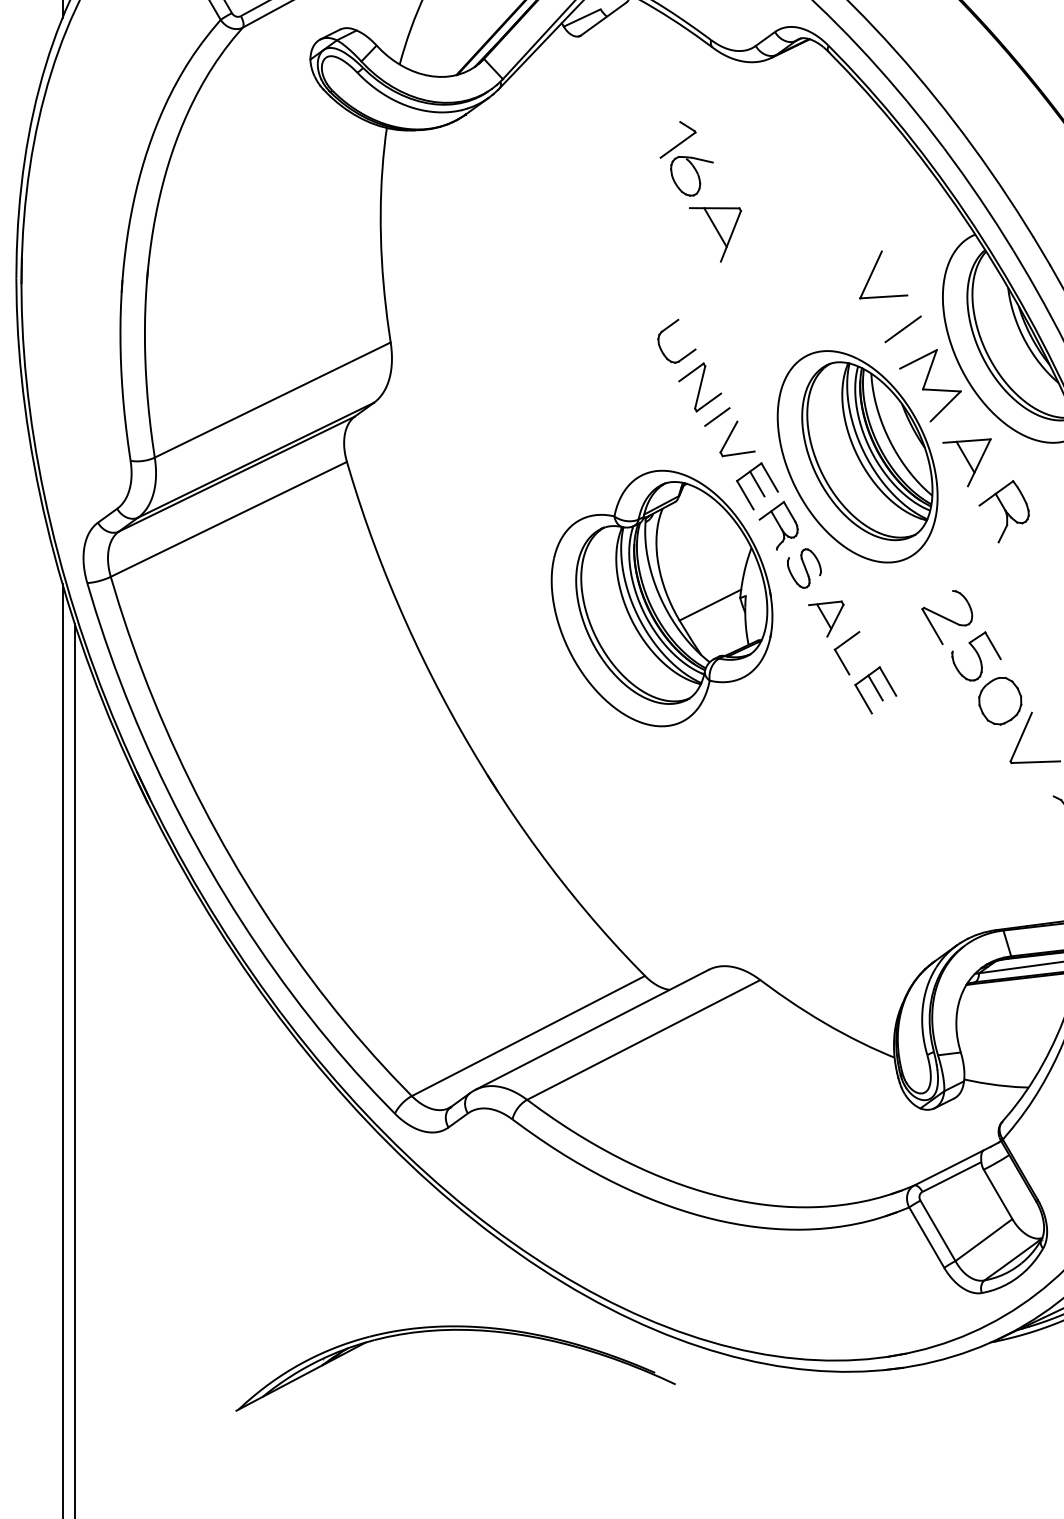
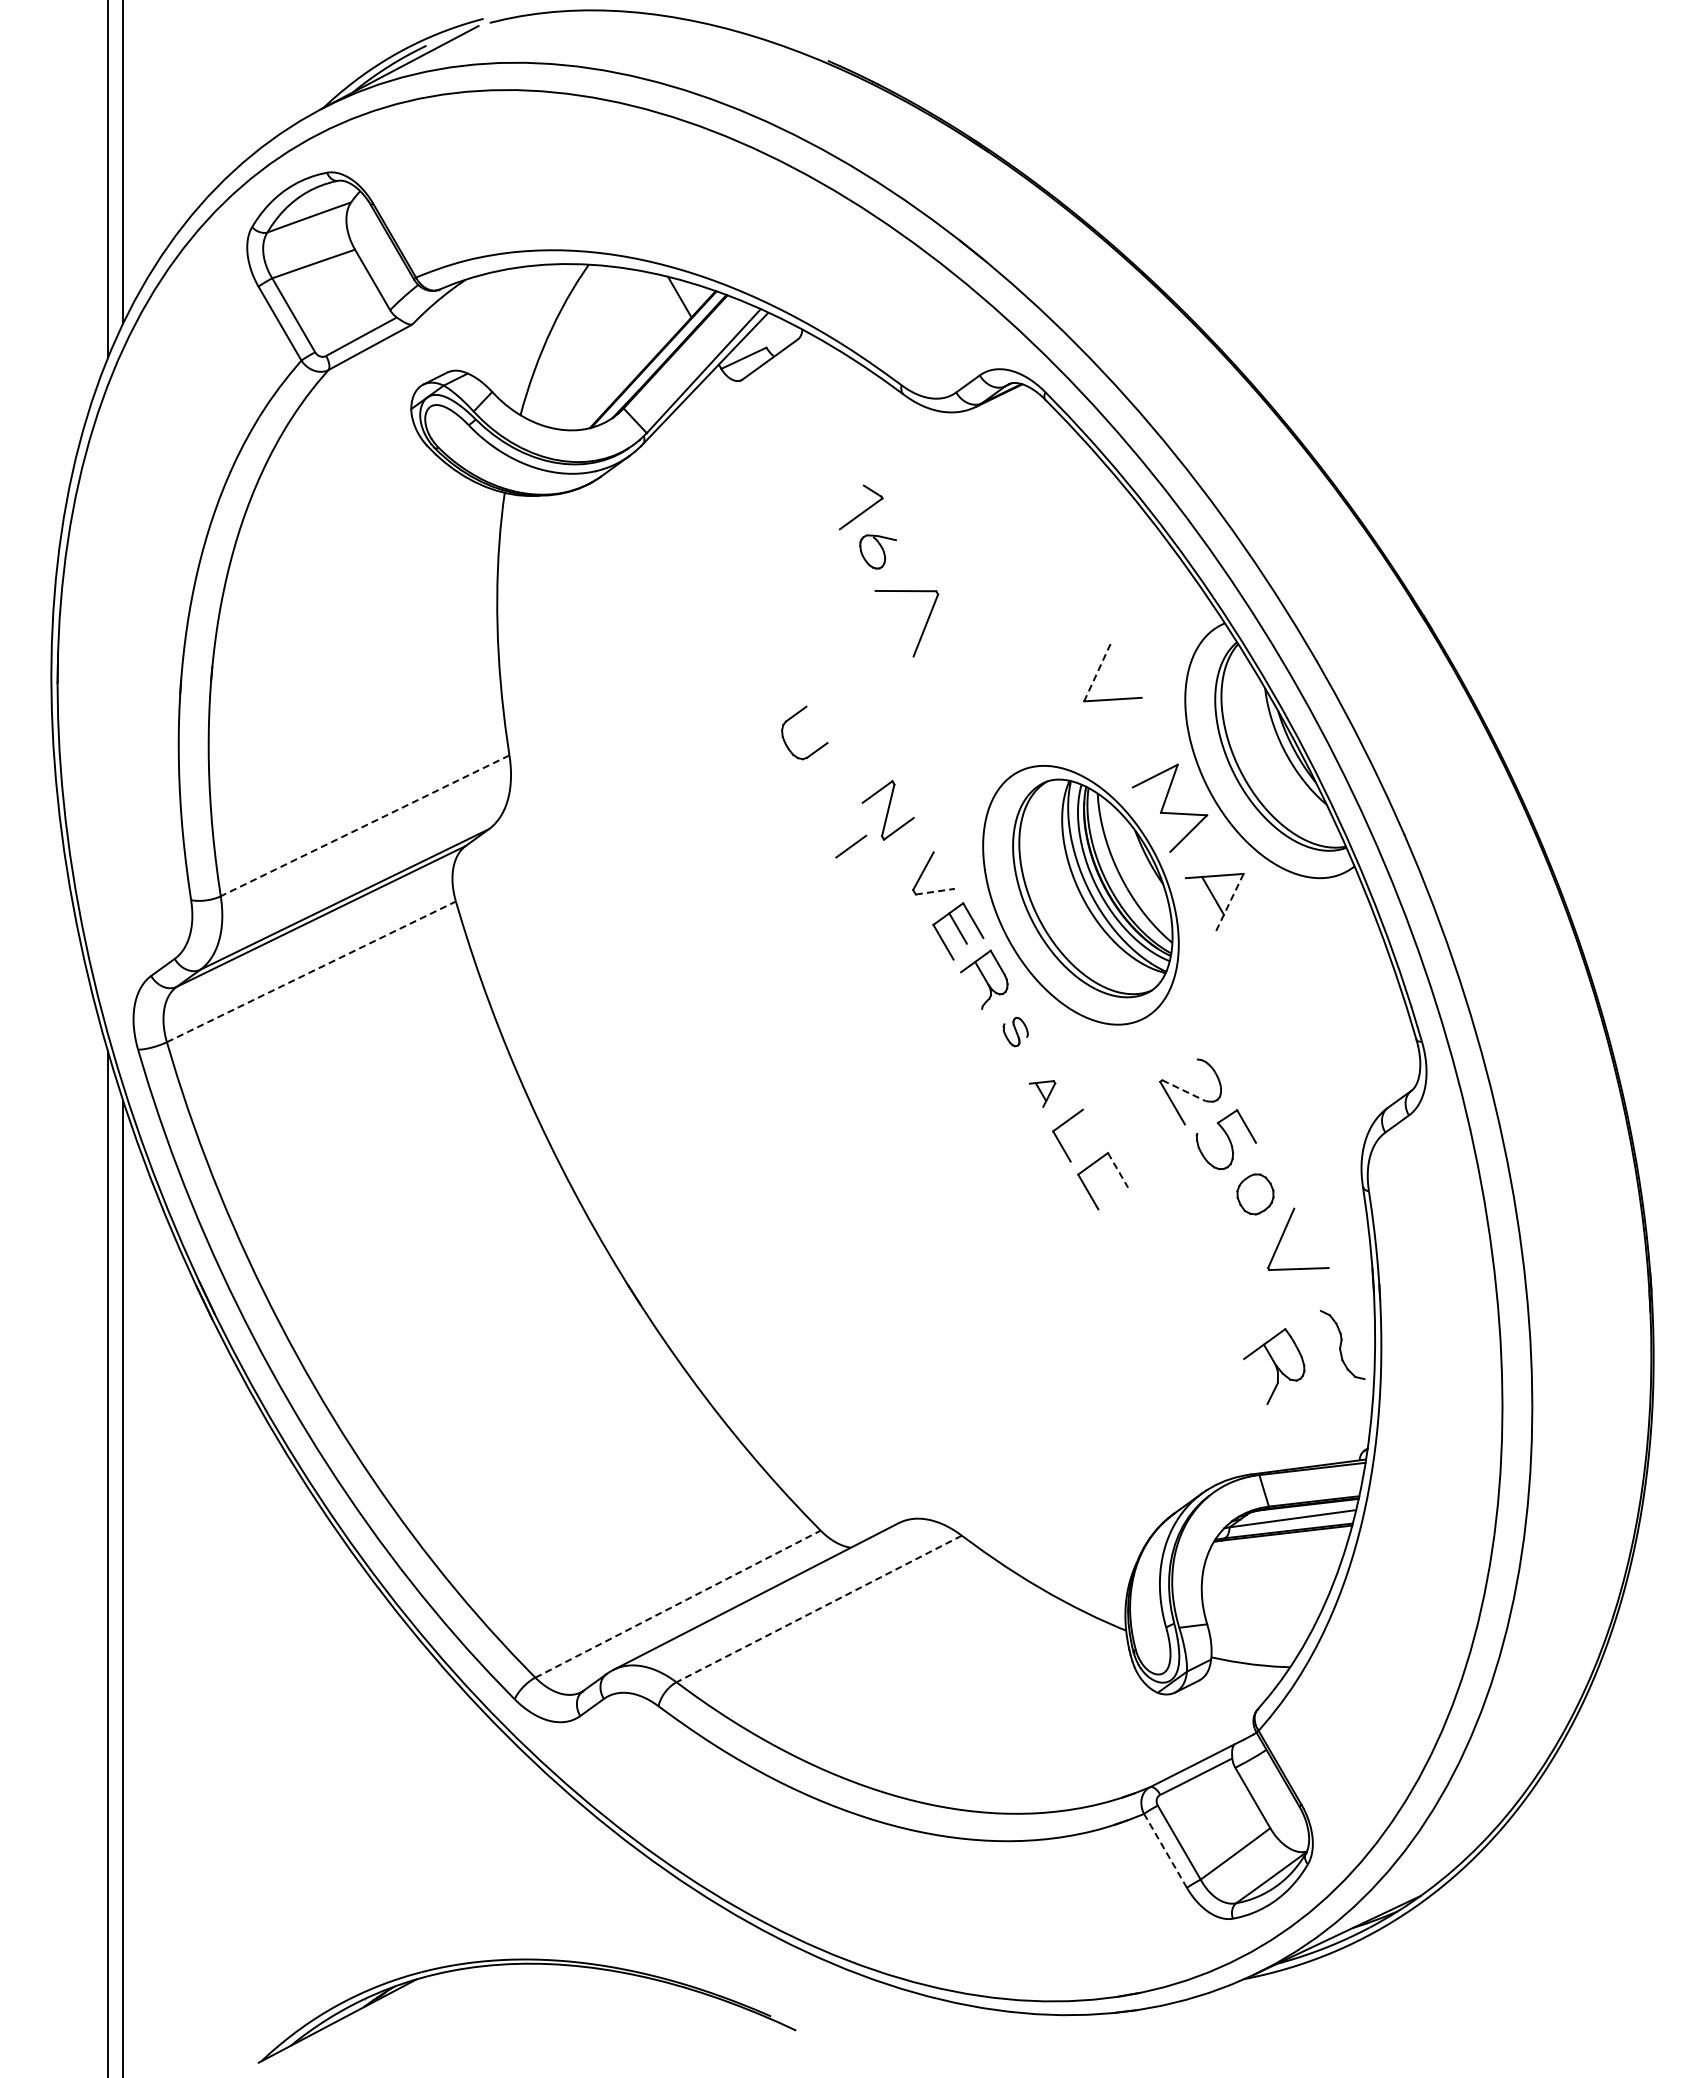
part: (691, 175) -> (877, 551), size x0.7
line: (715, 227) -> (906, 614), removed
line: (871, 274) -> (1097, 672), solid -> dashed
part: (667, 328) -> (793, 717), moved
line: (903, 328) -> (1136, 738), removed
line: (273, 399) -> (365, 825), solid -> dashed
line: (717, 416) -> (851, 846), moved
line: (738, 453) -> (935, 891), solid -> dashed
line: (979, 462) -> (1229, 902), solid -> dashed
part: (1004, 511) -> (1274, 1366), moved
line: (228, 519) -> (311, 971), solid -> dashed
part: (804, 568) -> (1015, 1031), size x0.6
part: (662, 598) -> (841, 1068), removed
line: (941, 616) -> (1183, 1090), solid -> dashed
part: (826, 618) -> (1042, 1093), size x0.6
line: (888, 681) -> (1118, 1170), solid -> dashed
line: (875, 688) -> (1102, 1178), removed
part: (1000, 701) -> (1255, 1194), size x0.7
line: (528, 1035) -> (678, 1603), solid -> dashed
line: (643, 1040) -> (818, 1609), solid -> dashed
line: (926, 1237) -> (1165, 1850), solid -> dashed
part: (455, 1330) -> (526, 1964), moved

